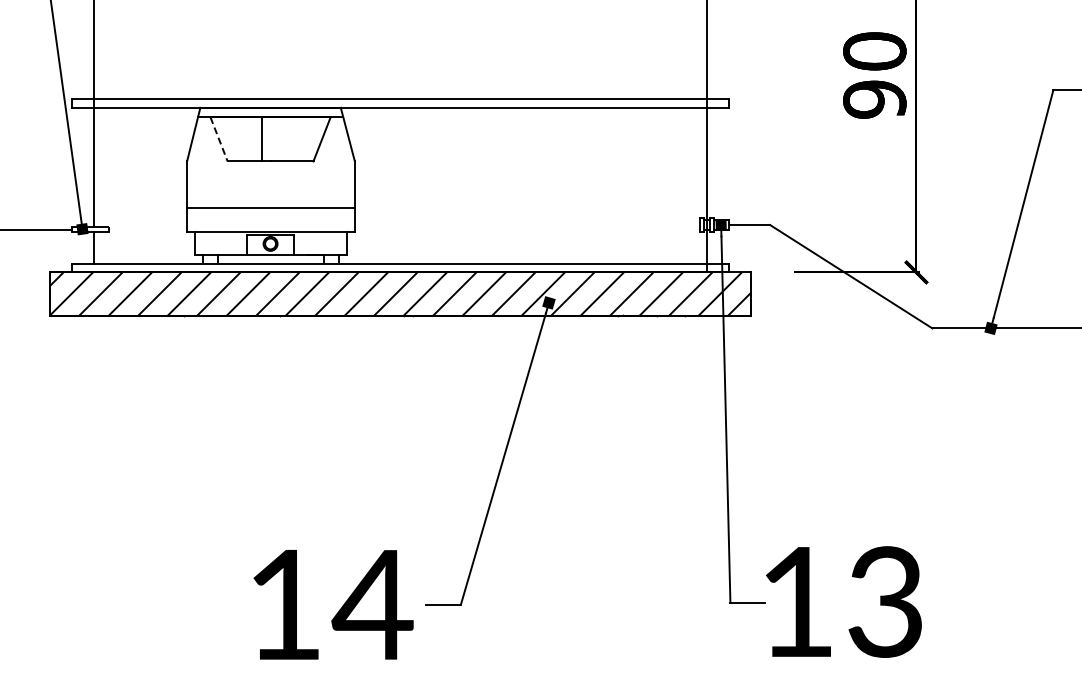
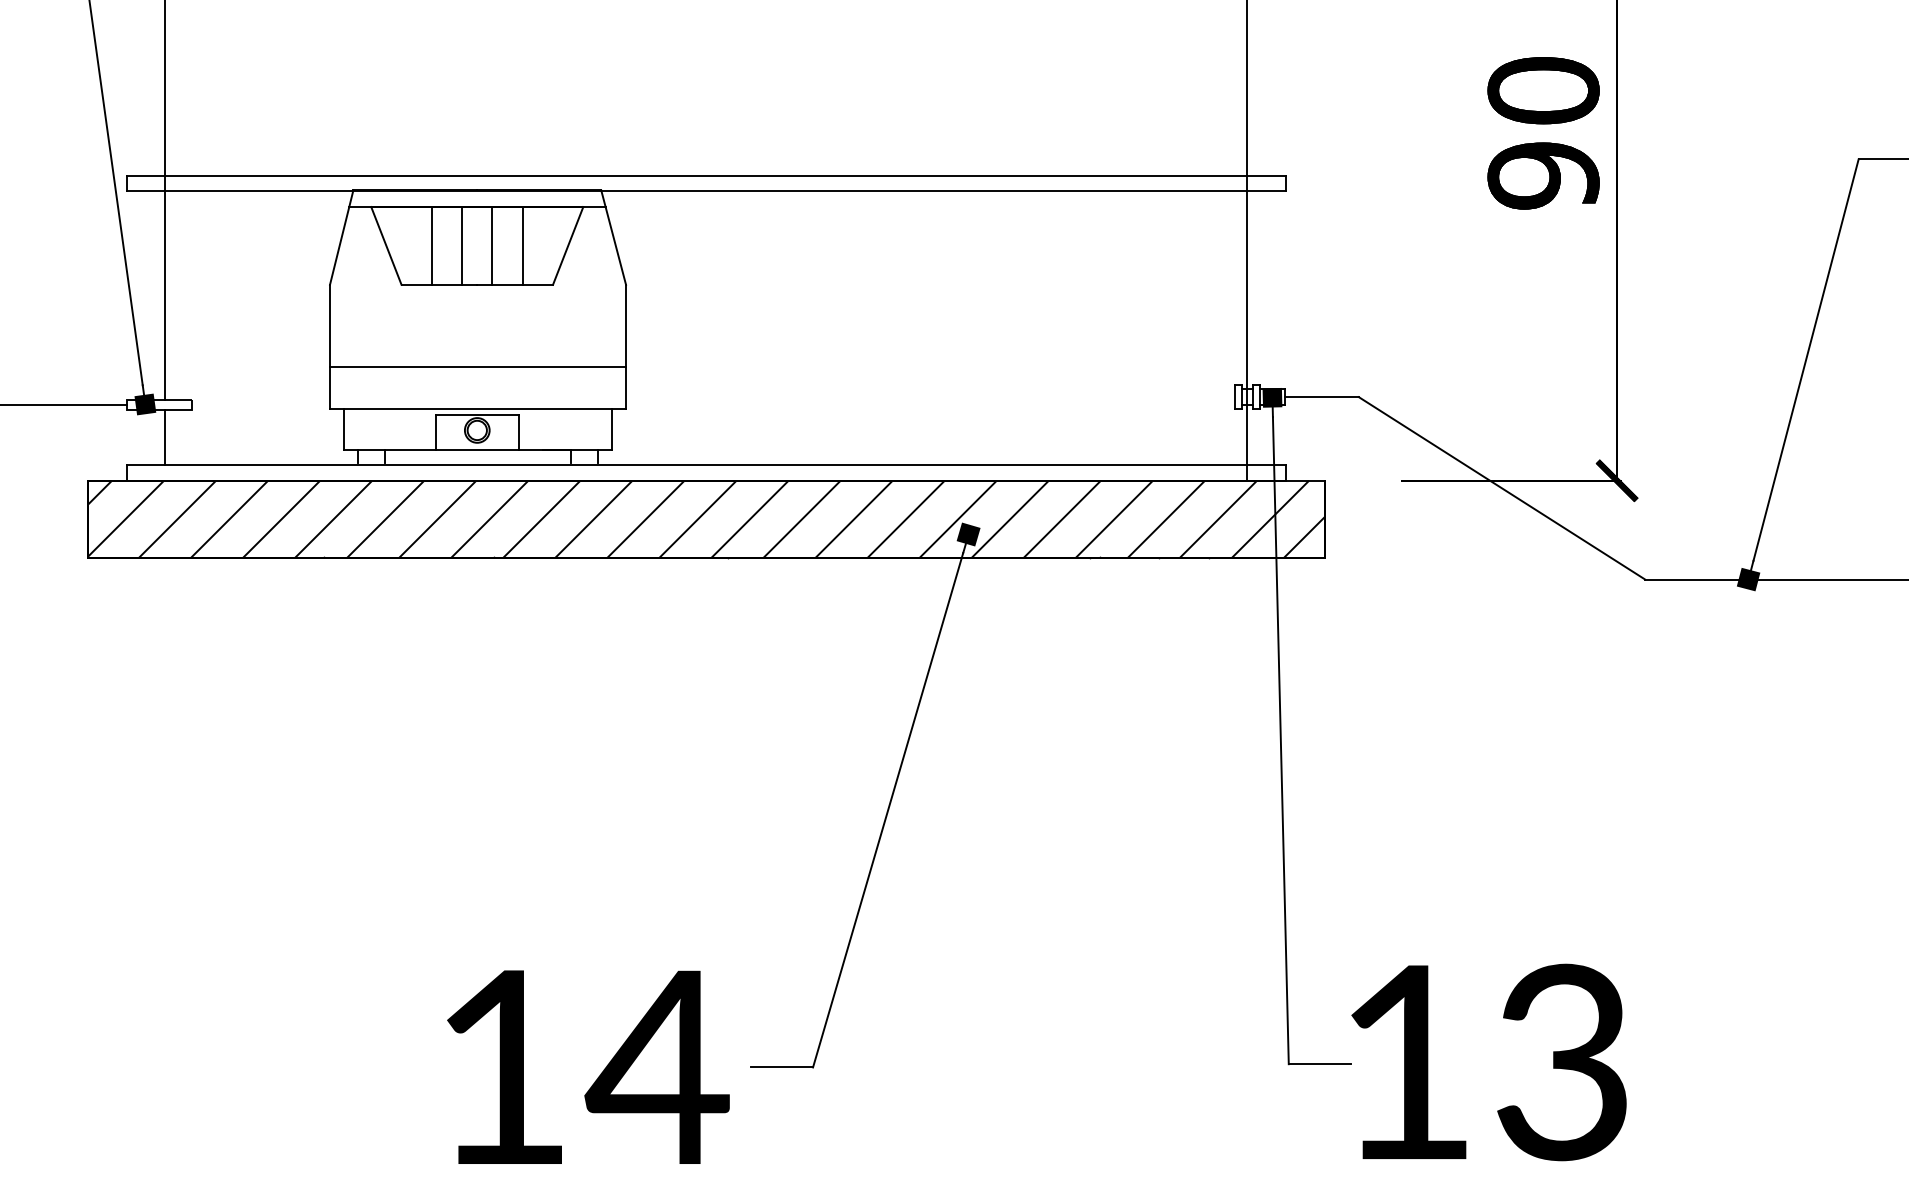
line: (219, 139) -> (387, 246), dashed -> solid
line: (244, 139) -> (431, 246), added
line: (279, 139) -> (493, 246), added
line: (296, 139) -> (523, 246), added

